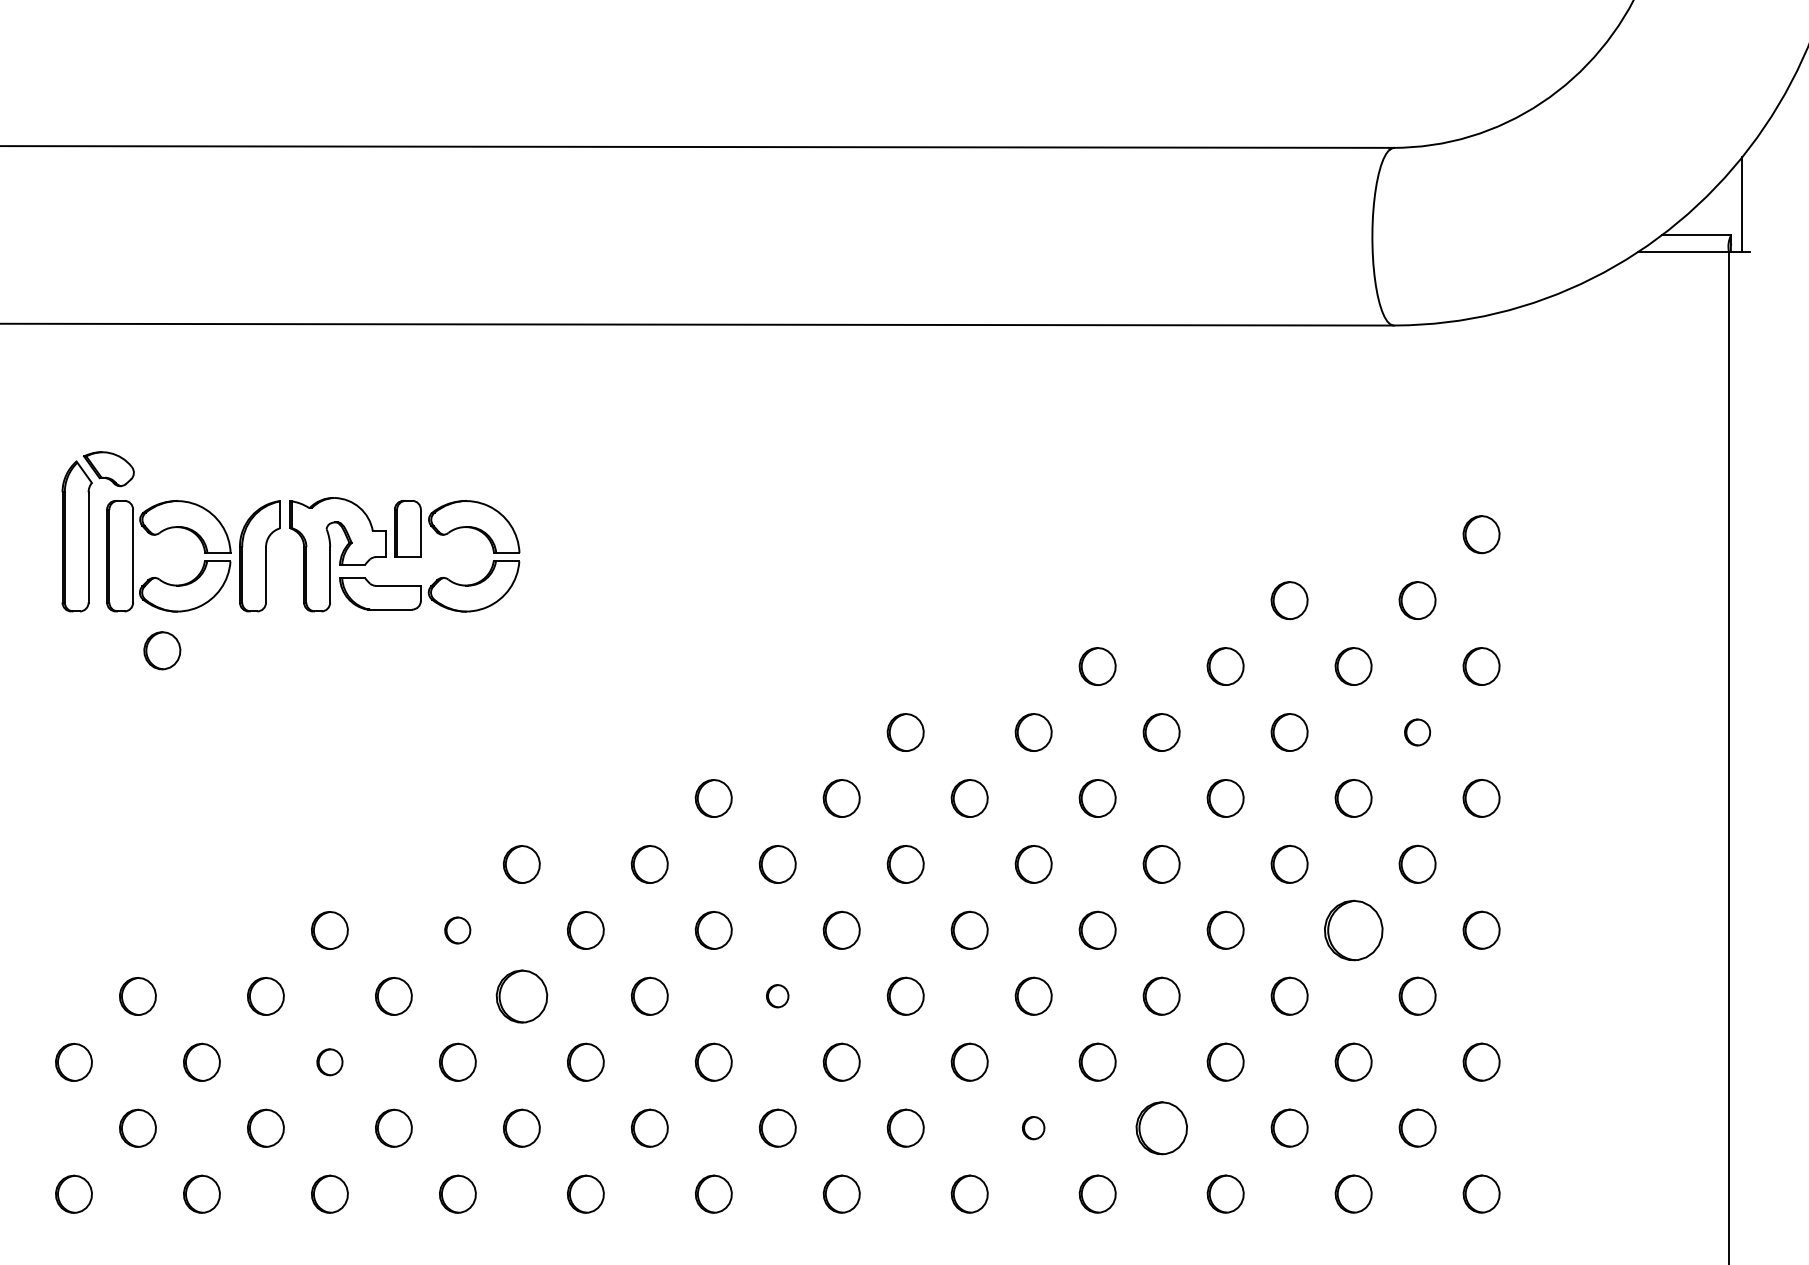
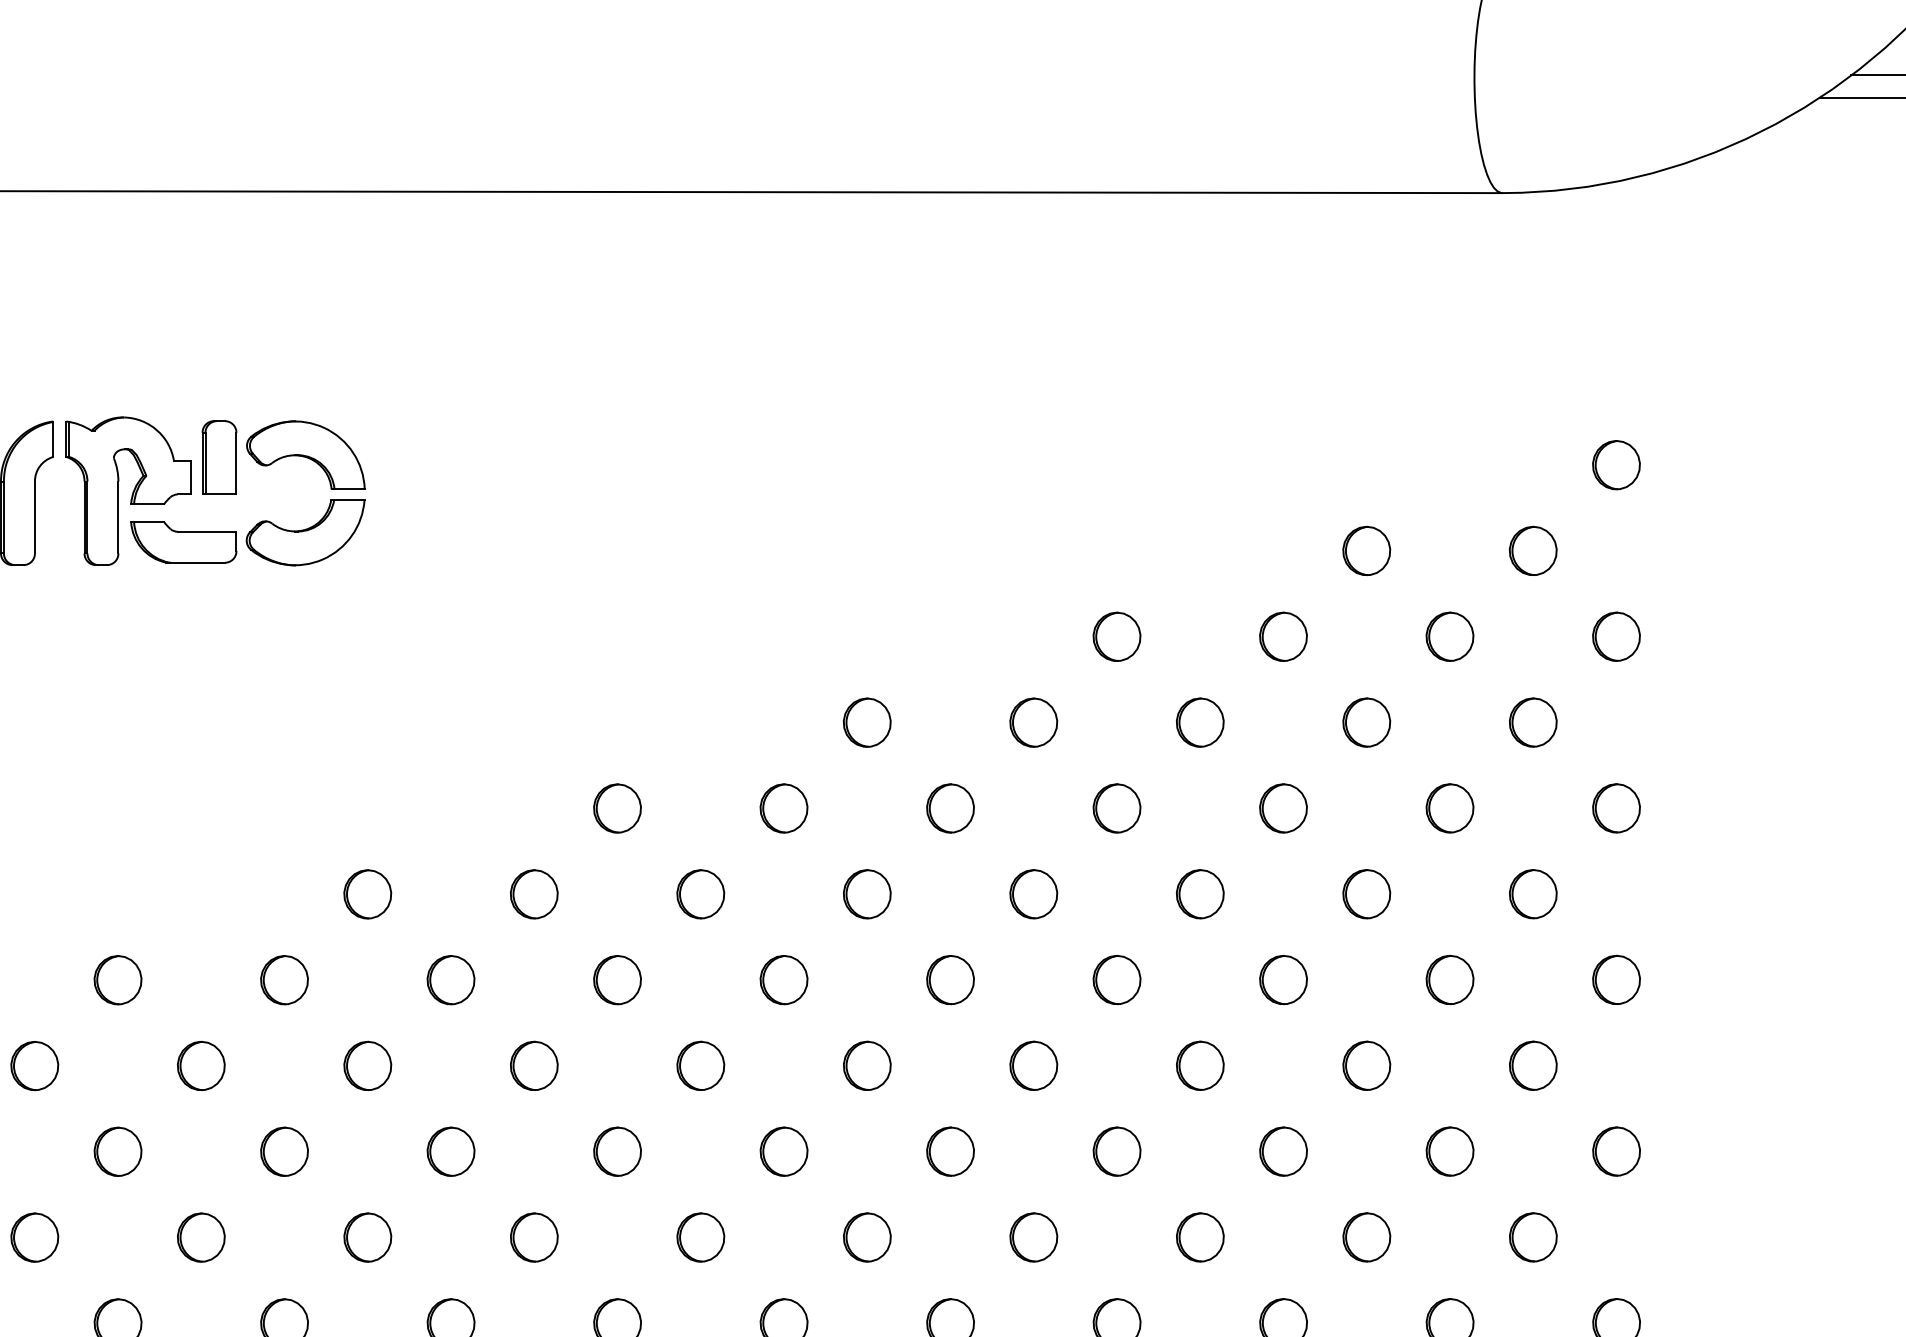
part: (1417, 732) -> (1533, 722), size x1.43
part: (1353, 929) -> (1449, 978), size x0.62
part: (457, 930) -> (284, 980), size x1.43
part: (521, 995) -> (367, 1064), size x0.71
part: (777, 995) -> (700, 1064), size x1.67
part: (329, 1061) -> (117, 1150), size x1.43
part: (1033, 1127) -> (1033, 1236), size x1.67
part: (1161, 1127) -> (1200, 1236), size x0.71

